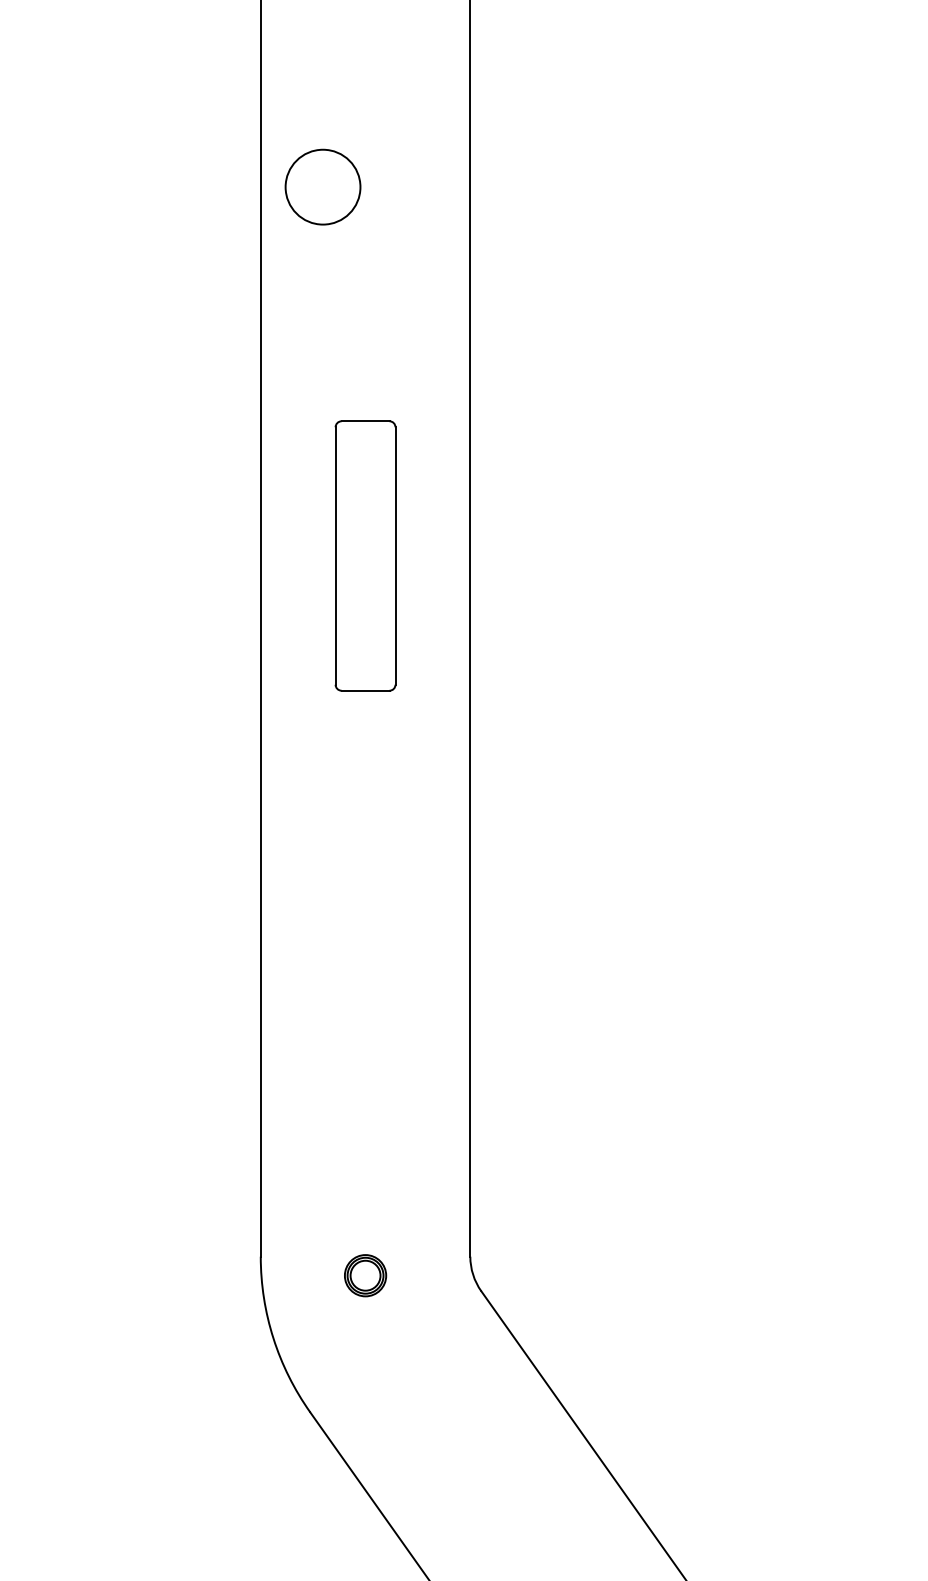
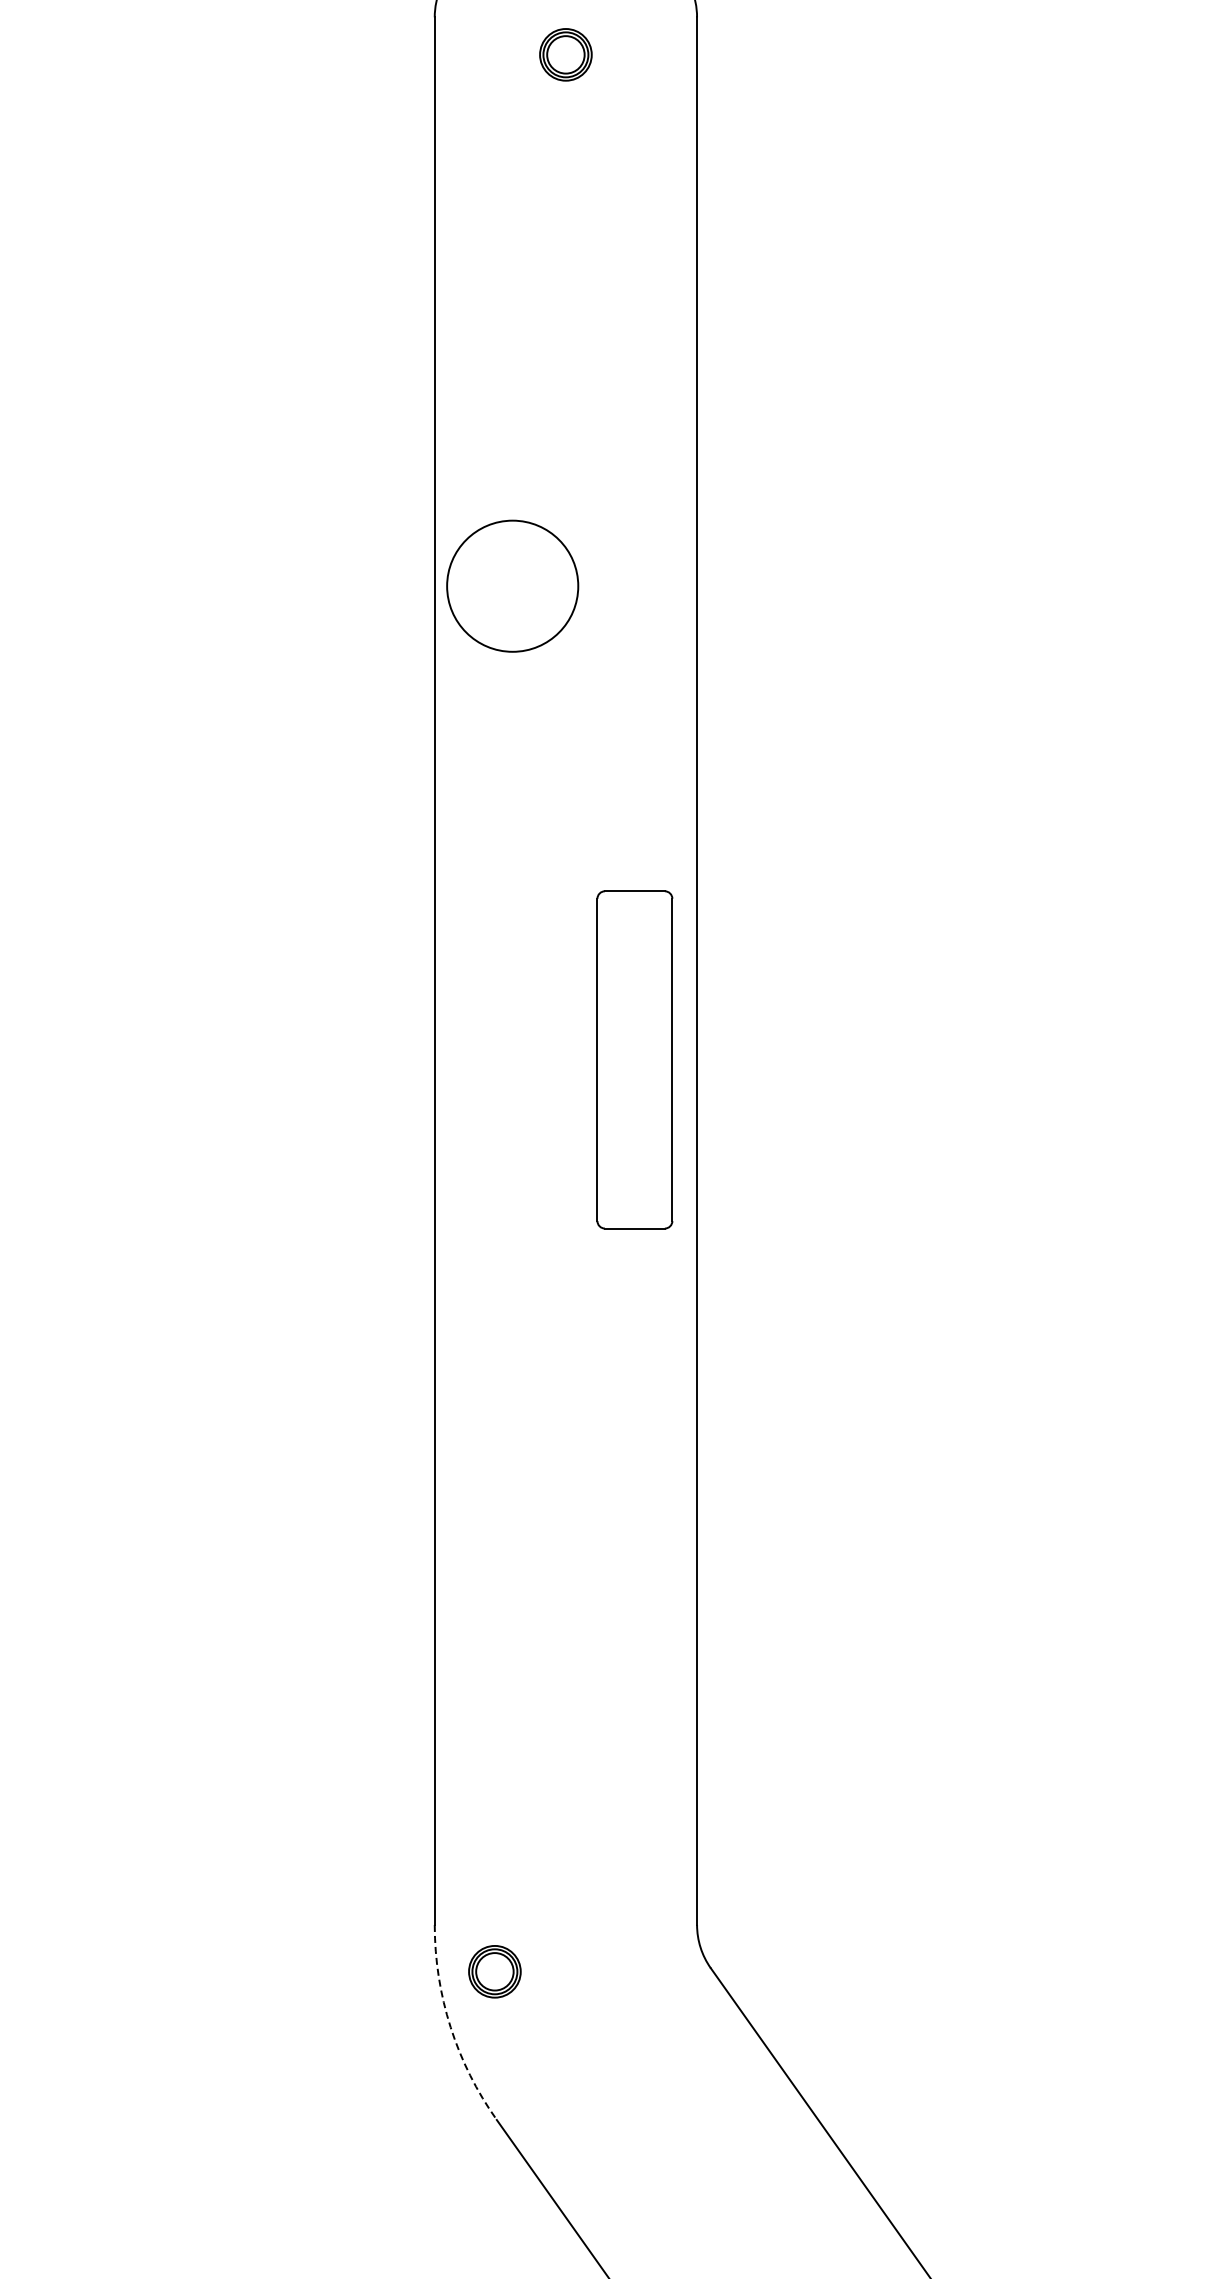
circle: (322, 187) -> (512, 586), size x1.4
part: (365, 555) -> (634, 1059), moved
part: (365, 1275) -> (494, 1971), moved
arc: (273, 1338) -> (450, 2027), solid -> dashed

